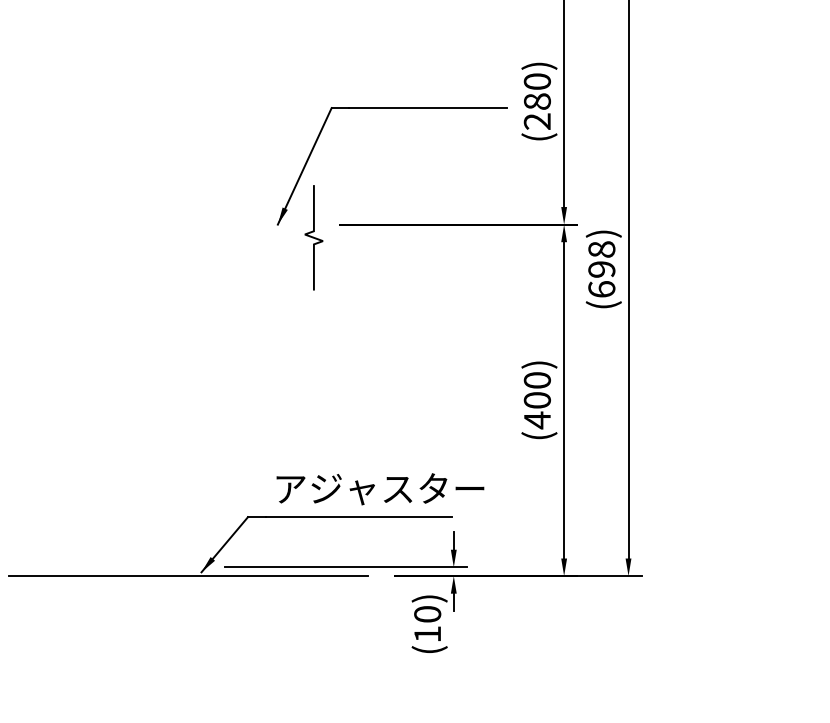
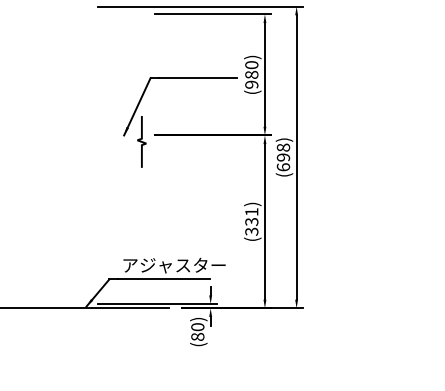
text: (538, 121) -> (252, 84), (280) -> (980)
text: (536, 401) -> (251, 222), (400) -> (331)
text: (427, 633) -> (197, 336), (10) -> (80)

